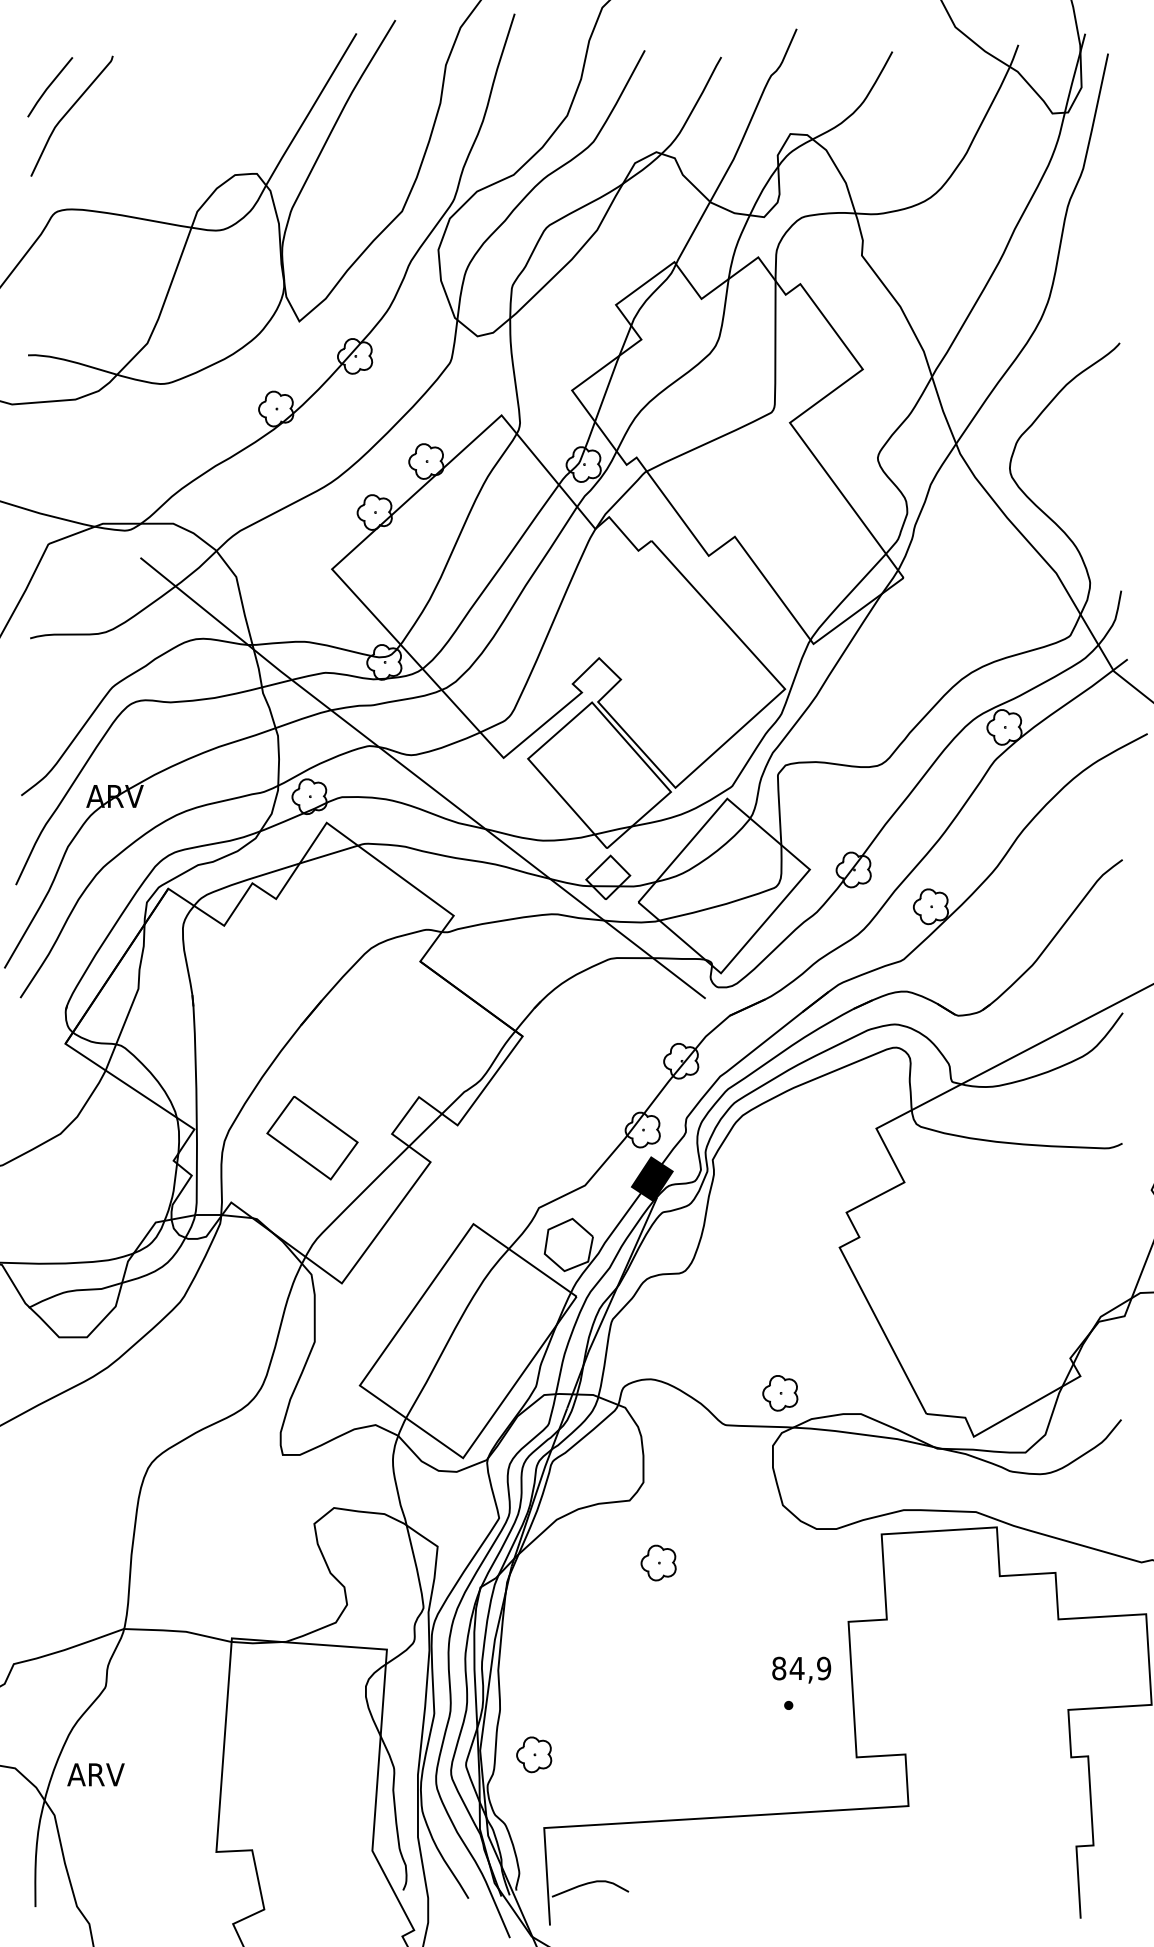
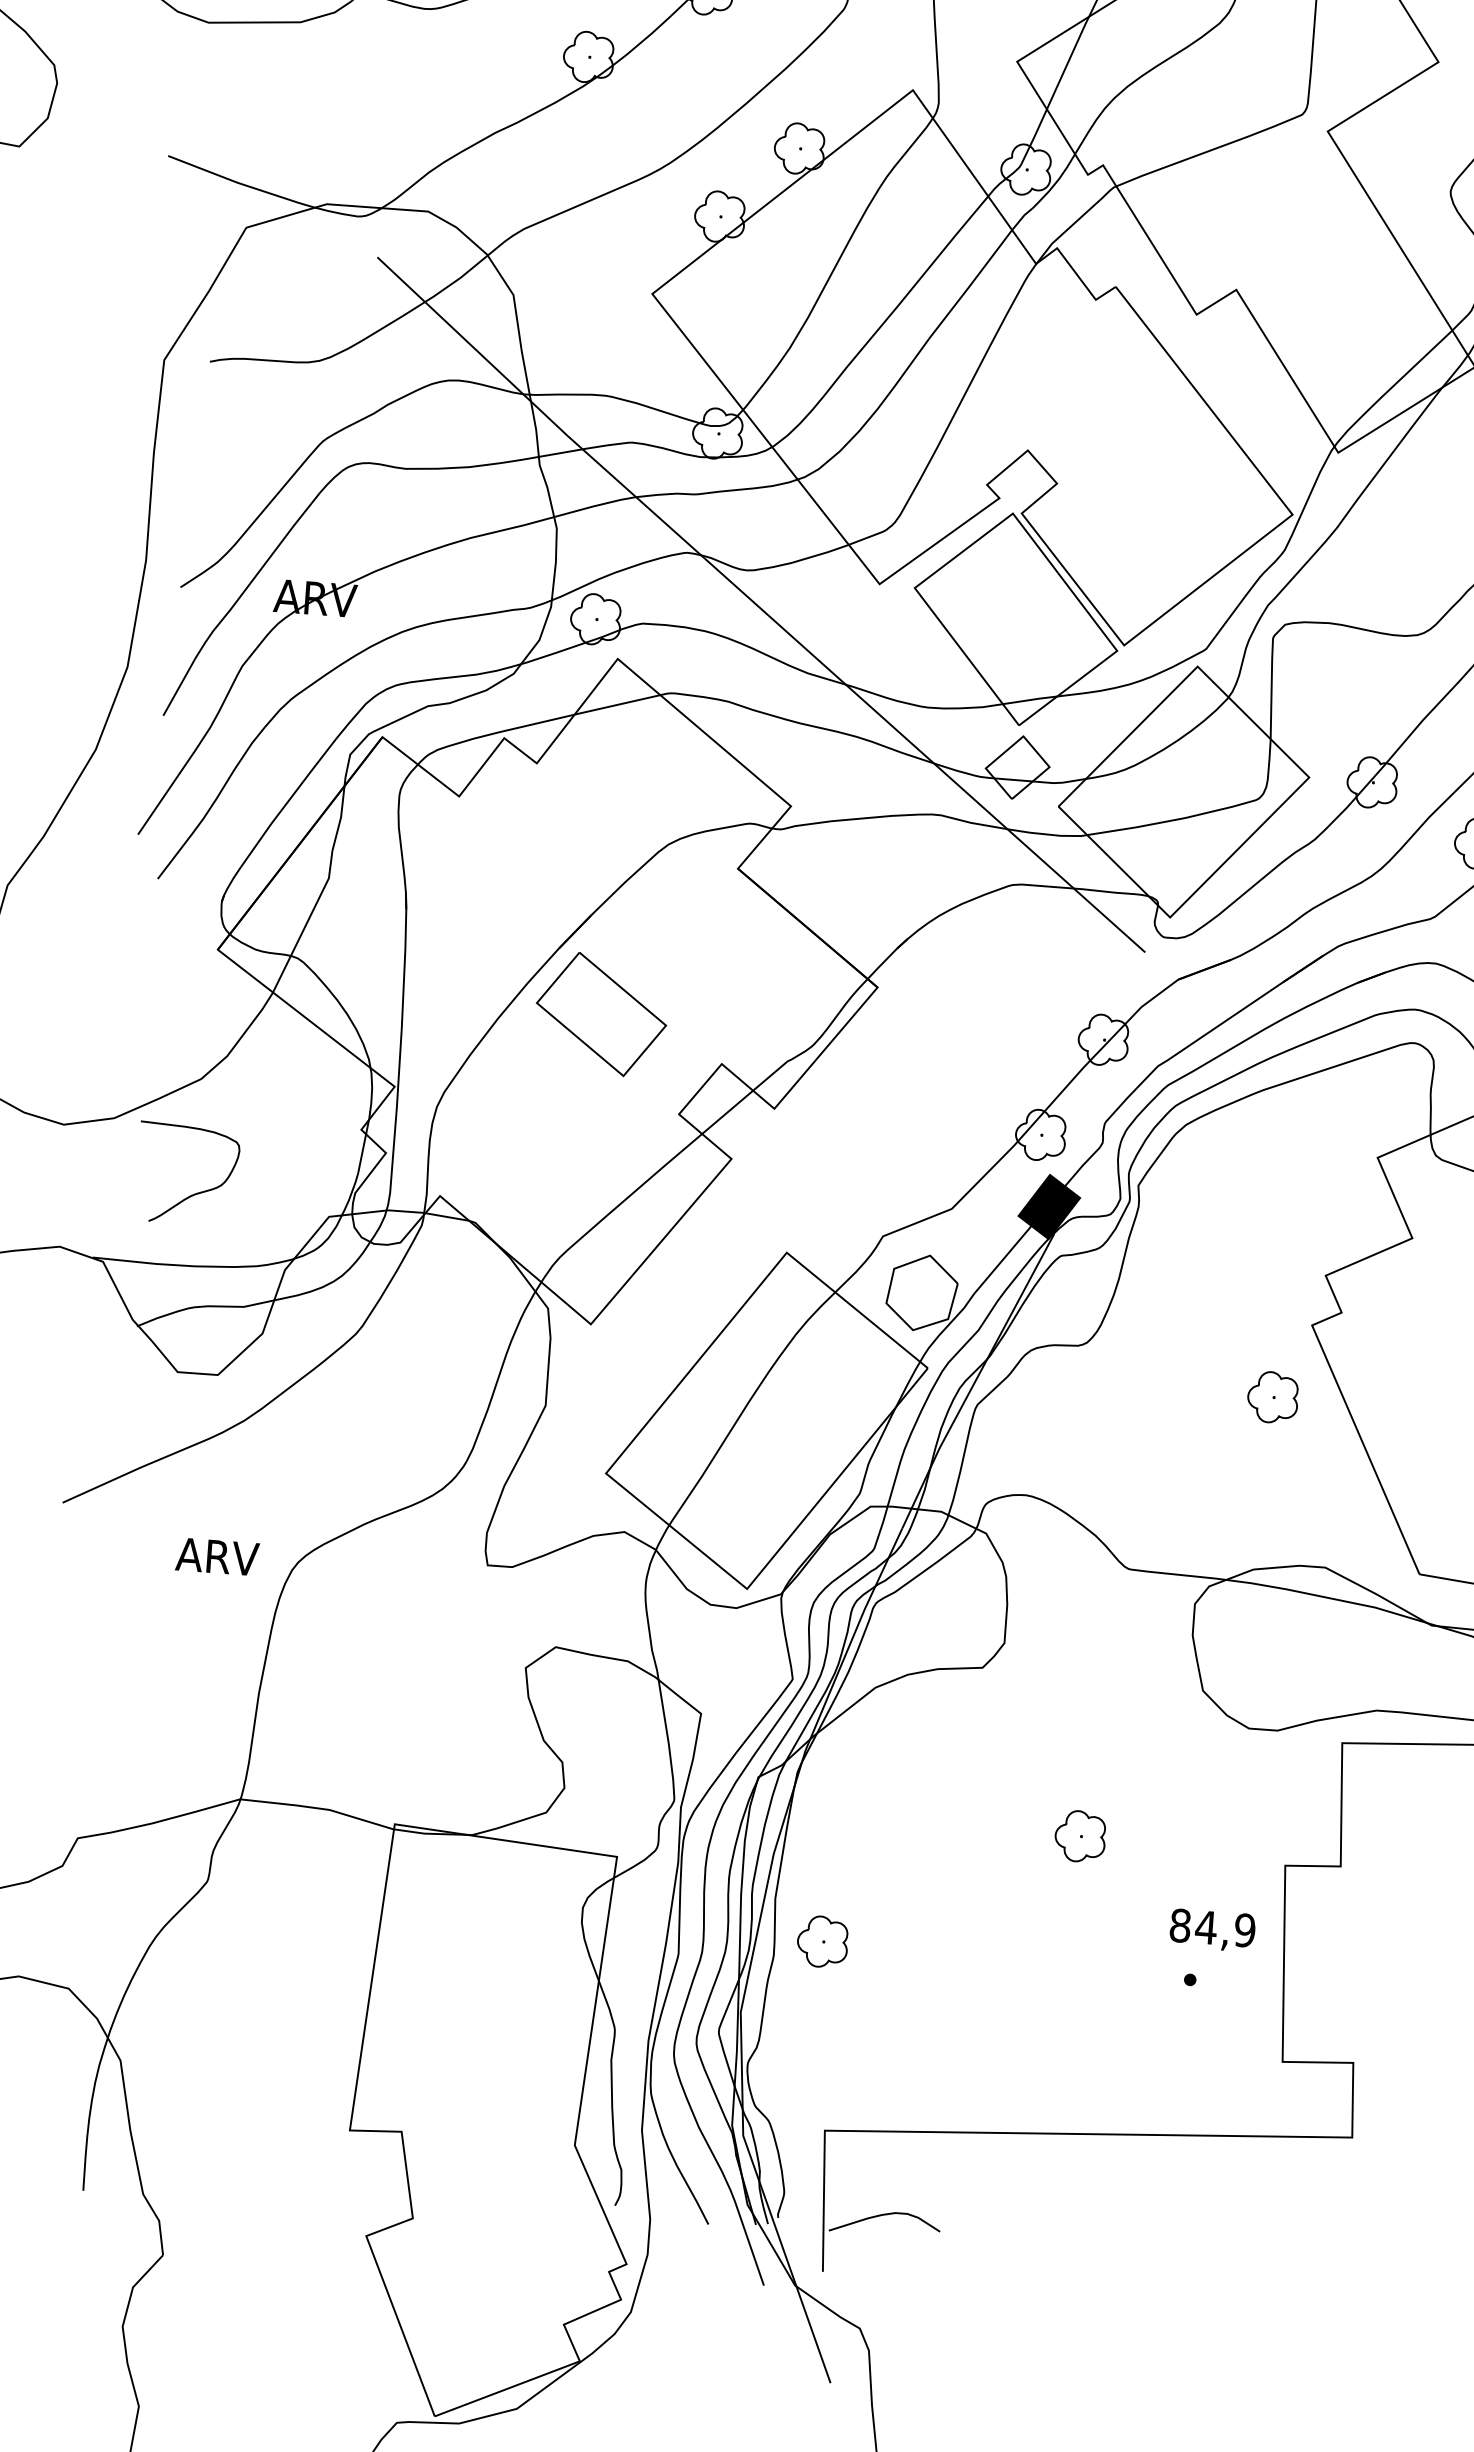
part: (312, 1138) -> (601, 1015), moved
curve: (62, 1212) -> (195, 1192), added
part: (780, 1393) -> (1273, 1397), moved
part: (658, 1562) -> (1080, 1835), moved
part: (534, 1754) -> (823, 1941), moved
text: (95, 1774) -> (216, 1556), moved

